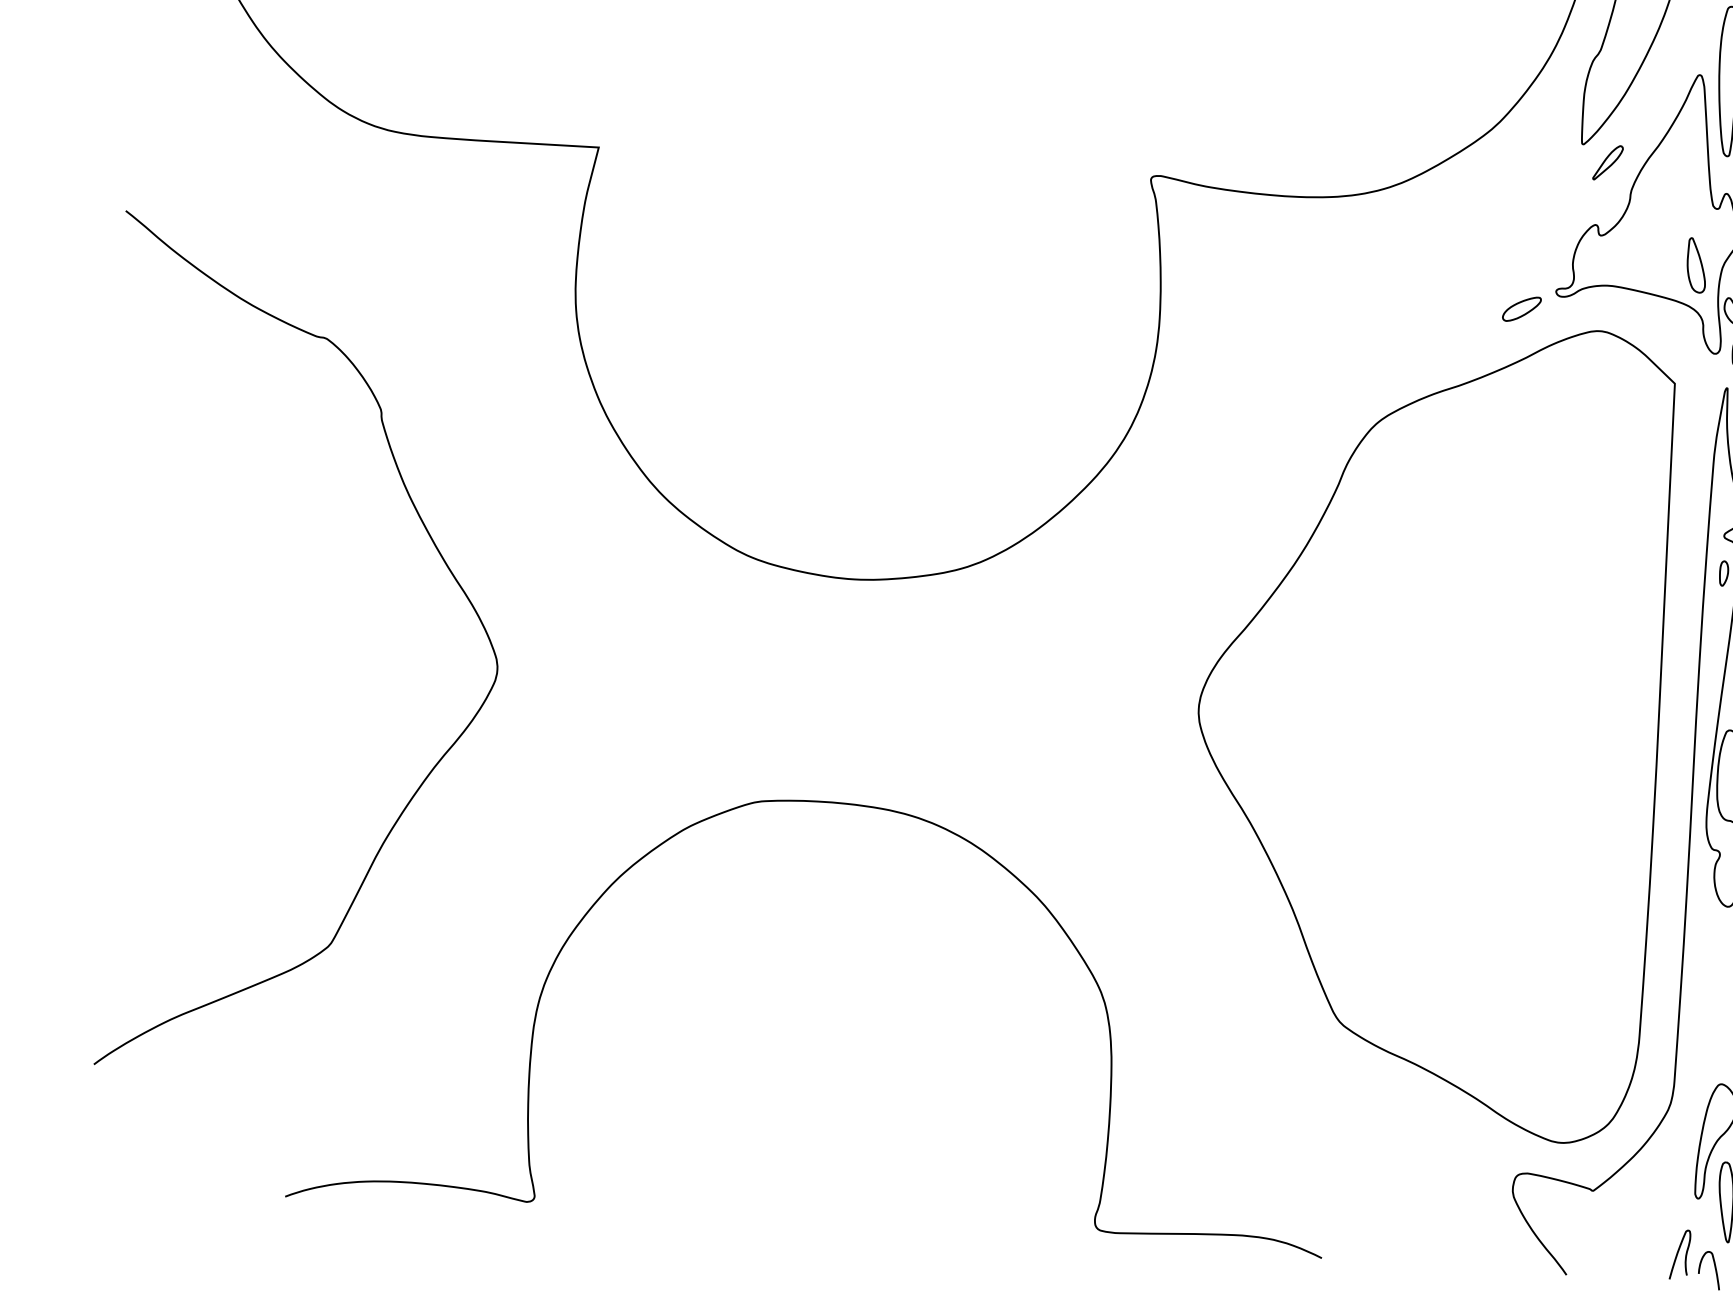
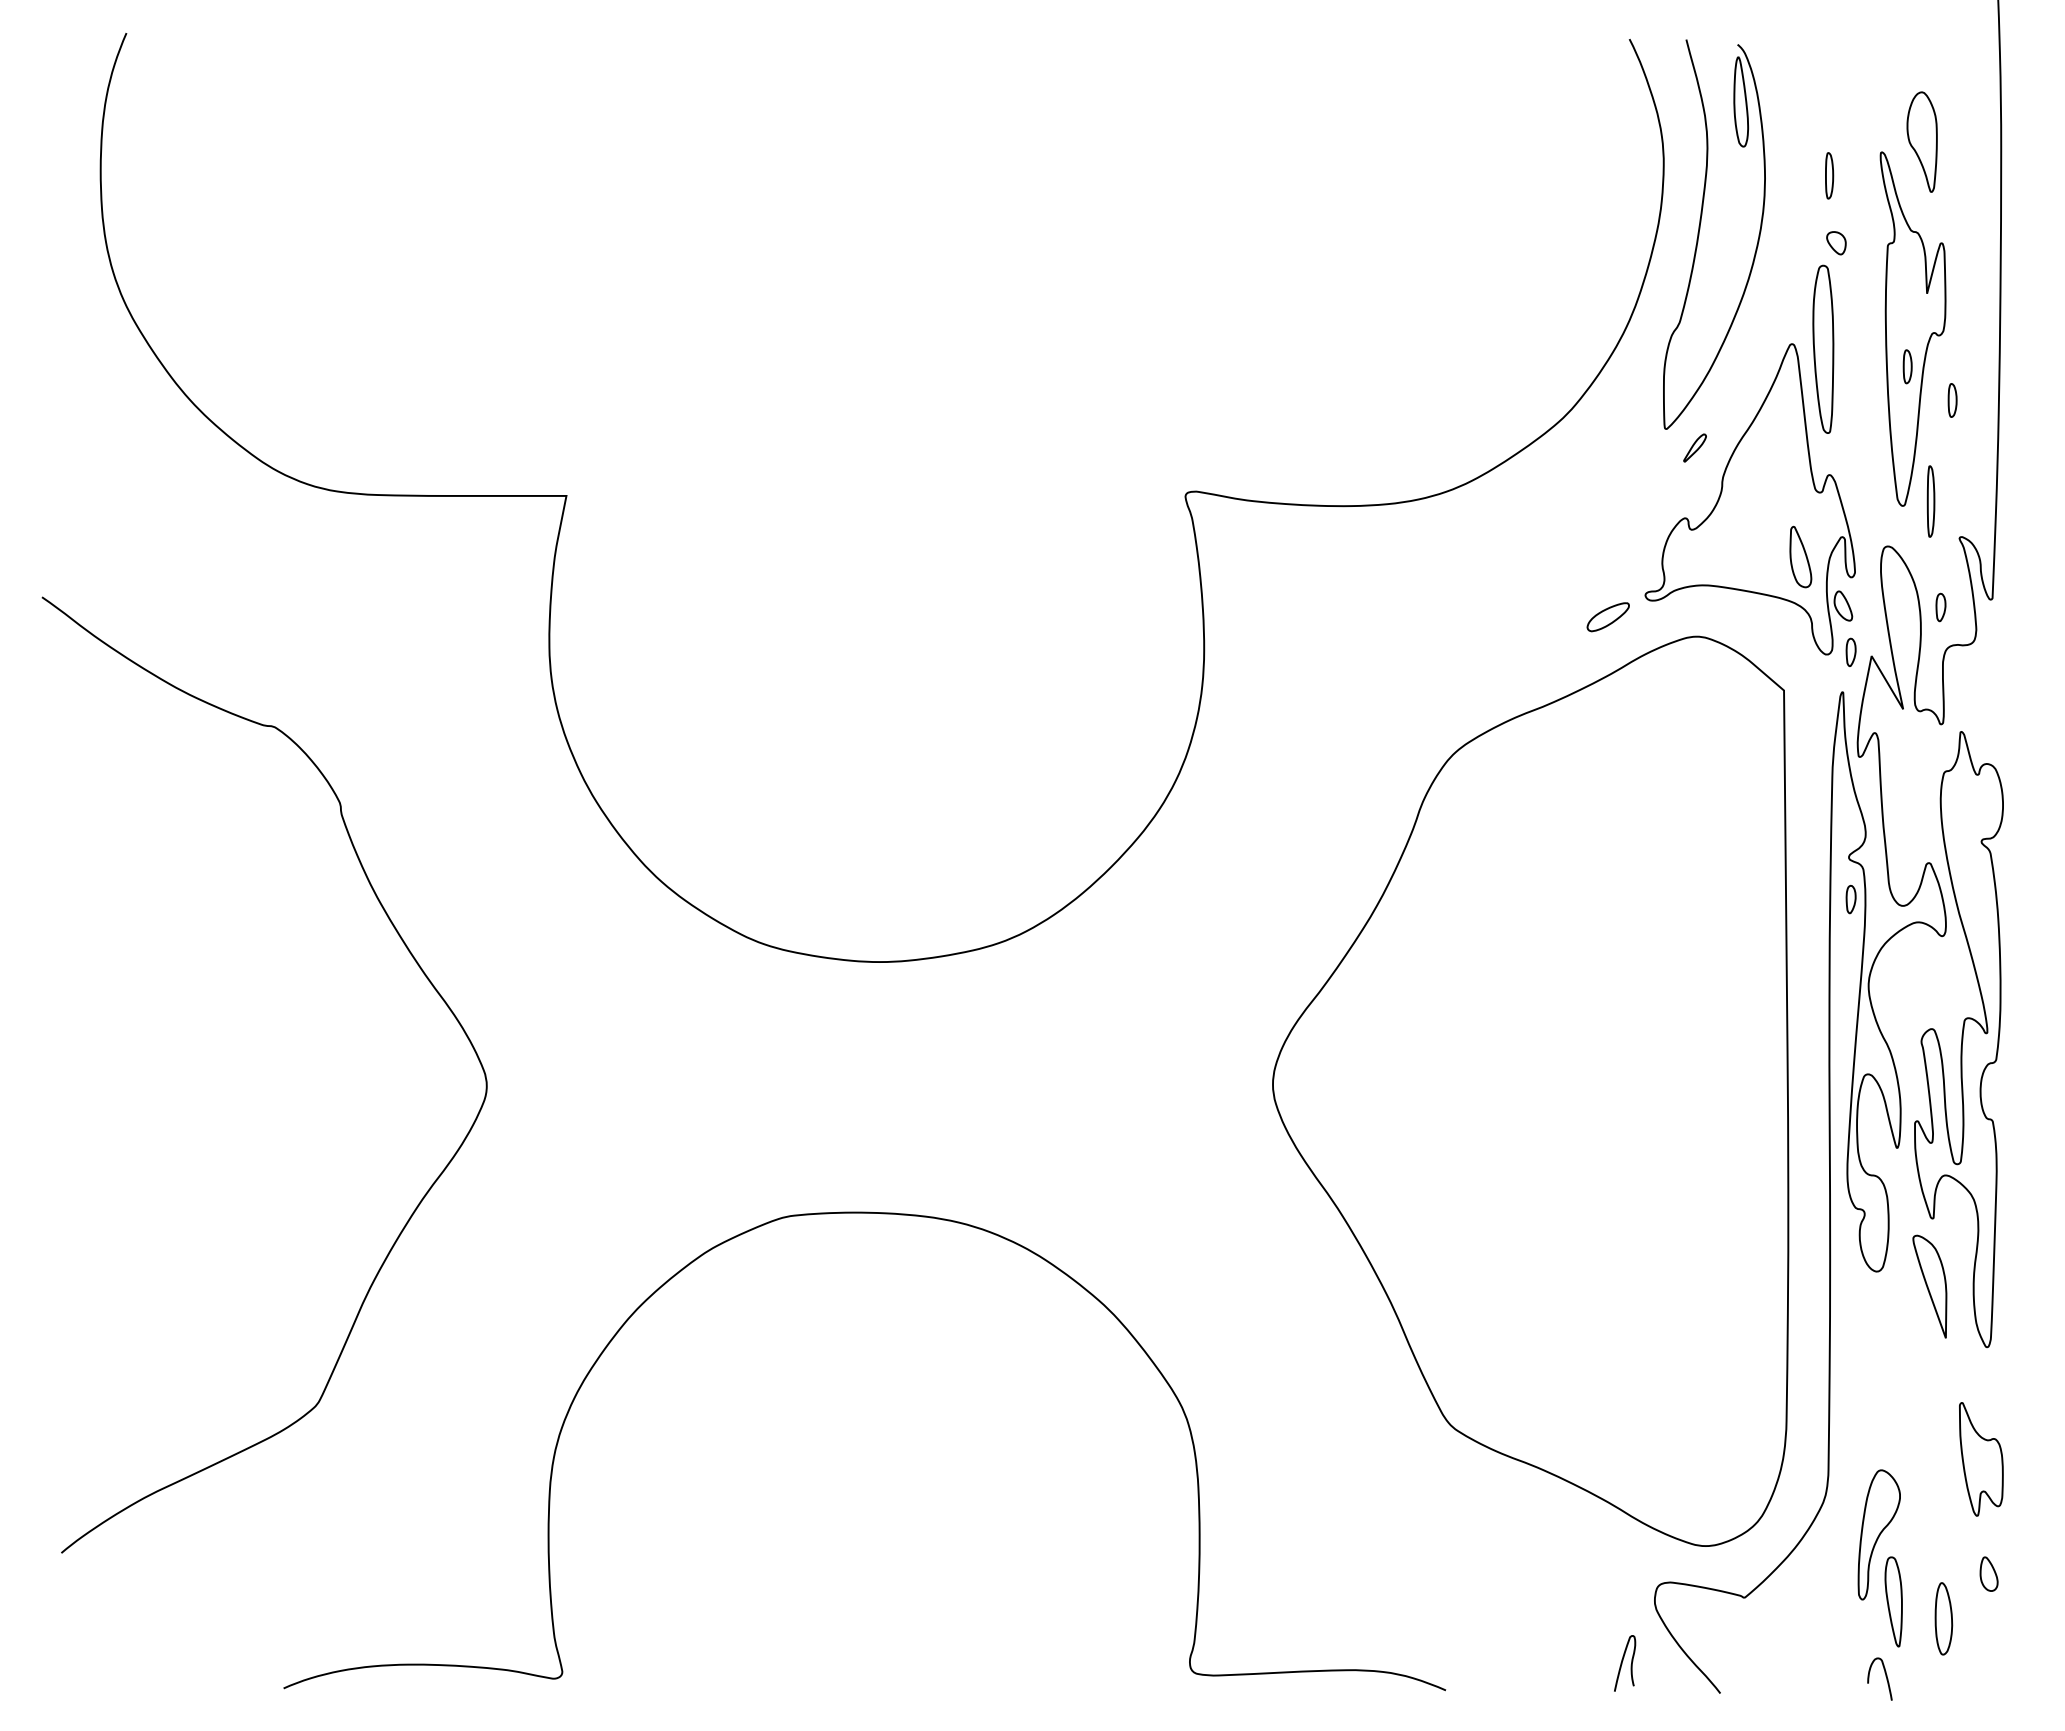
part: (1607, 162) -> (1694, 447), size x0.7
curve: (1677, 1254) -> (1622, 1663), moved

